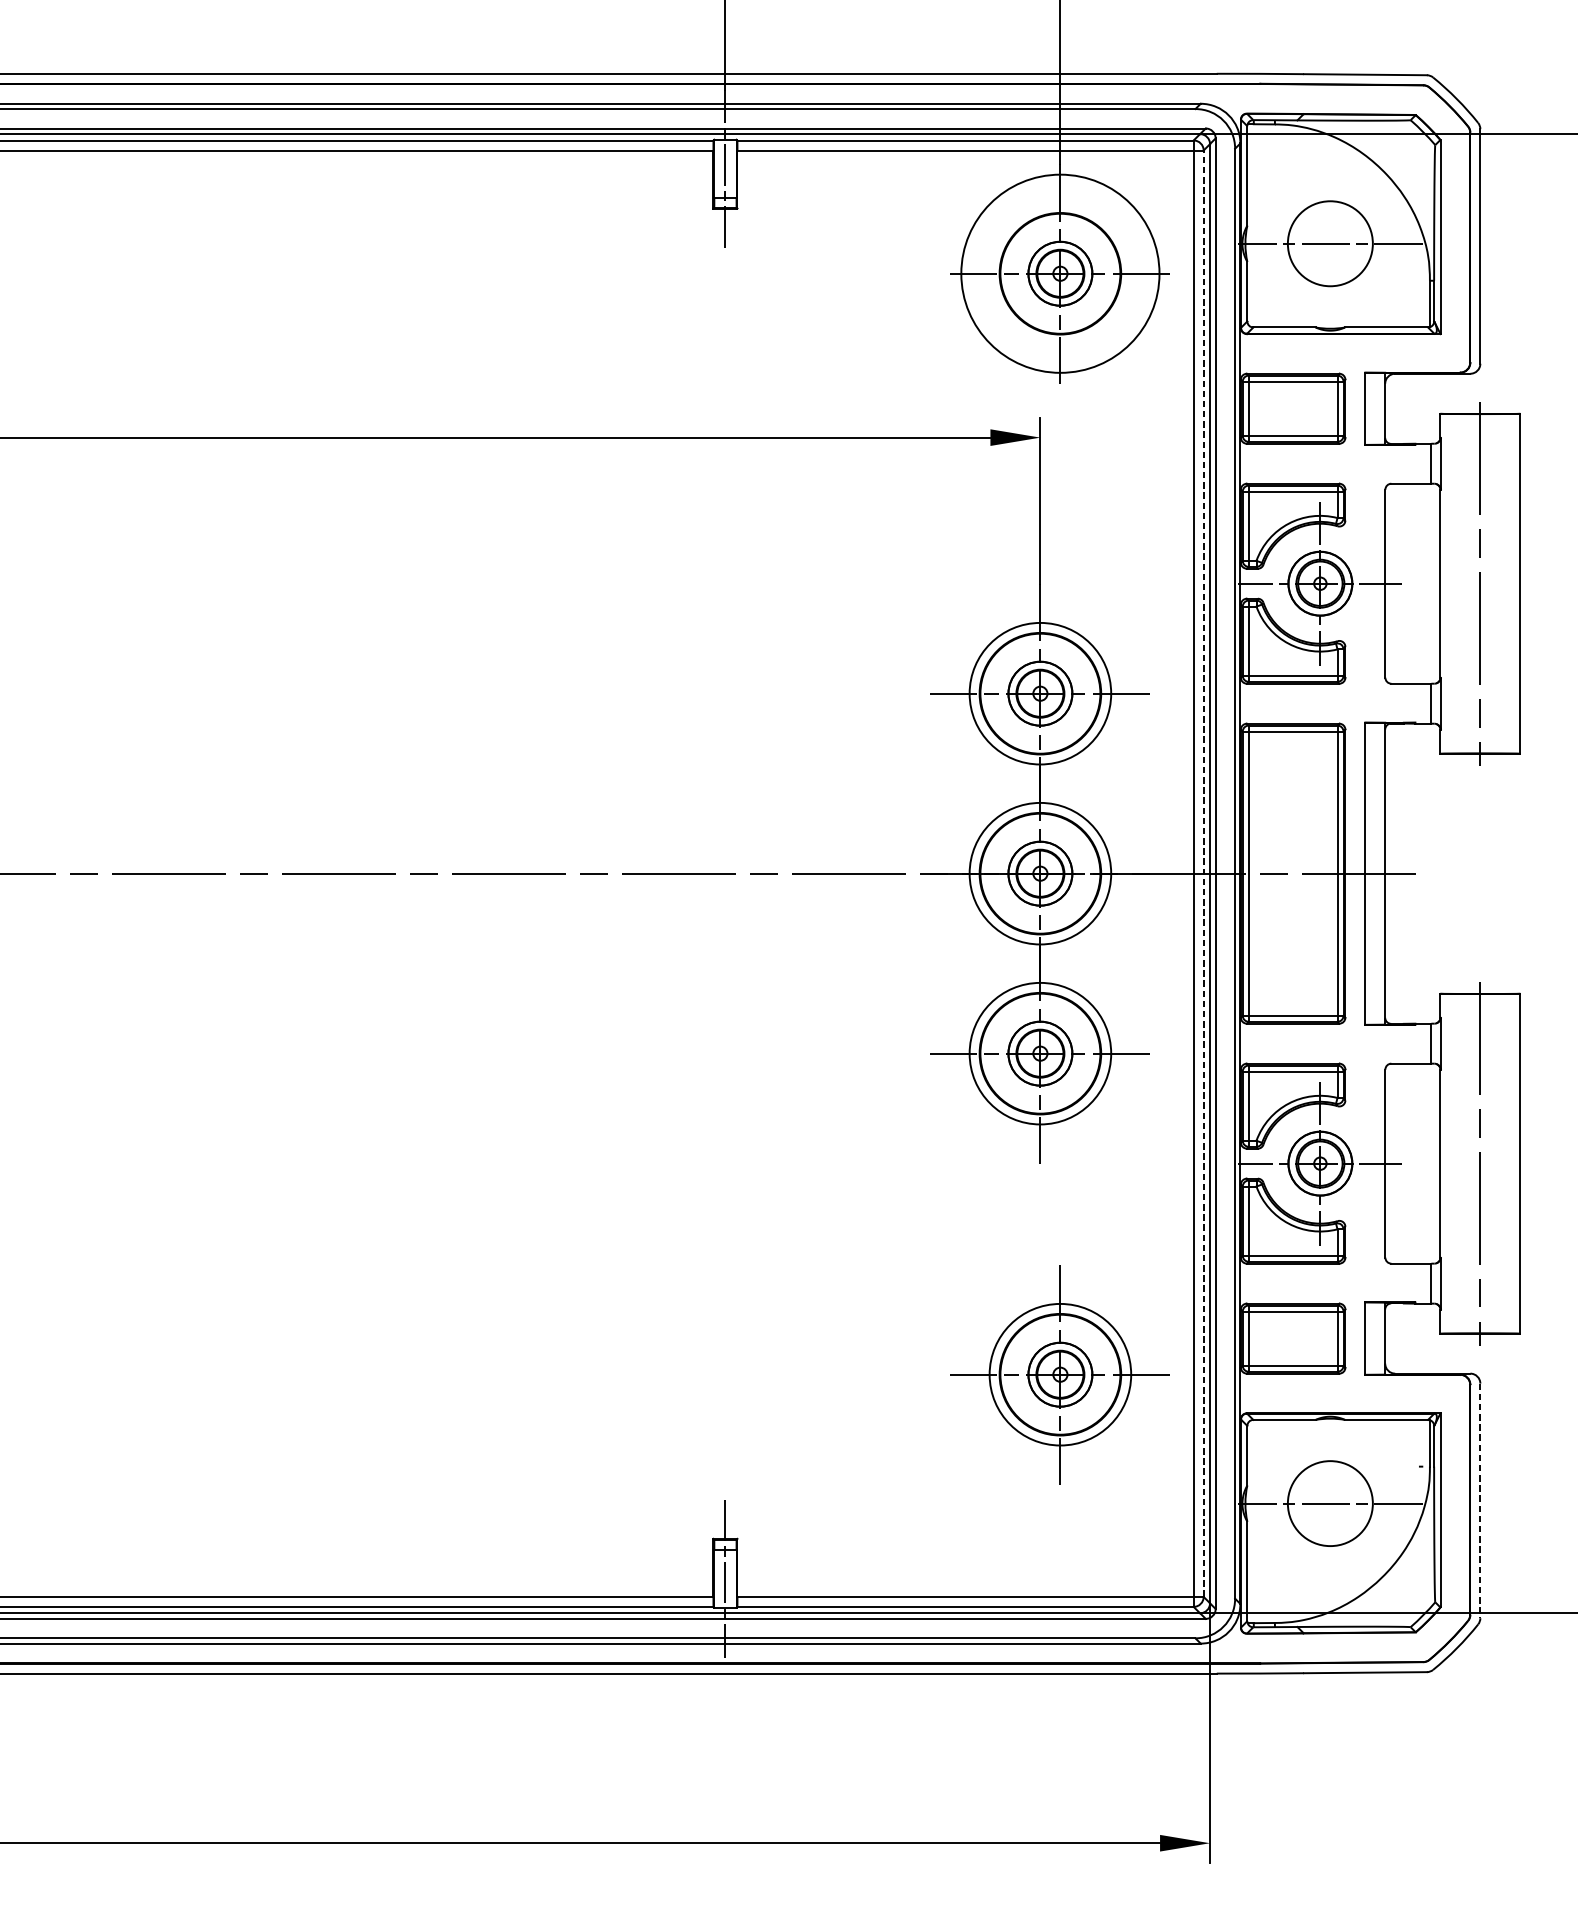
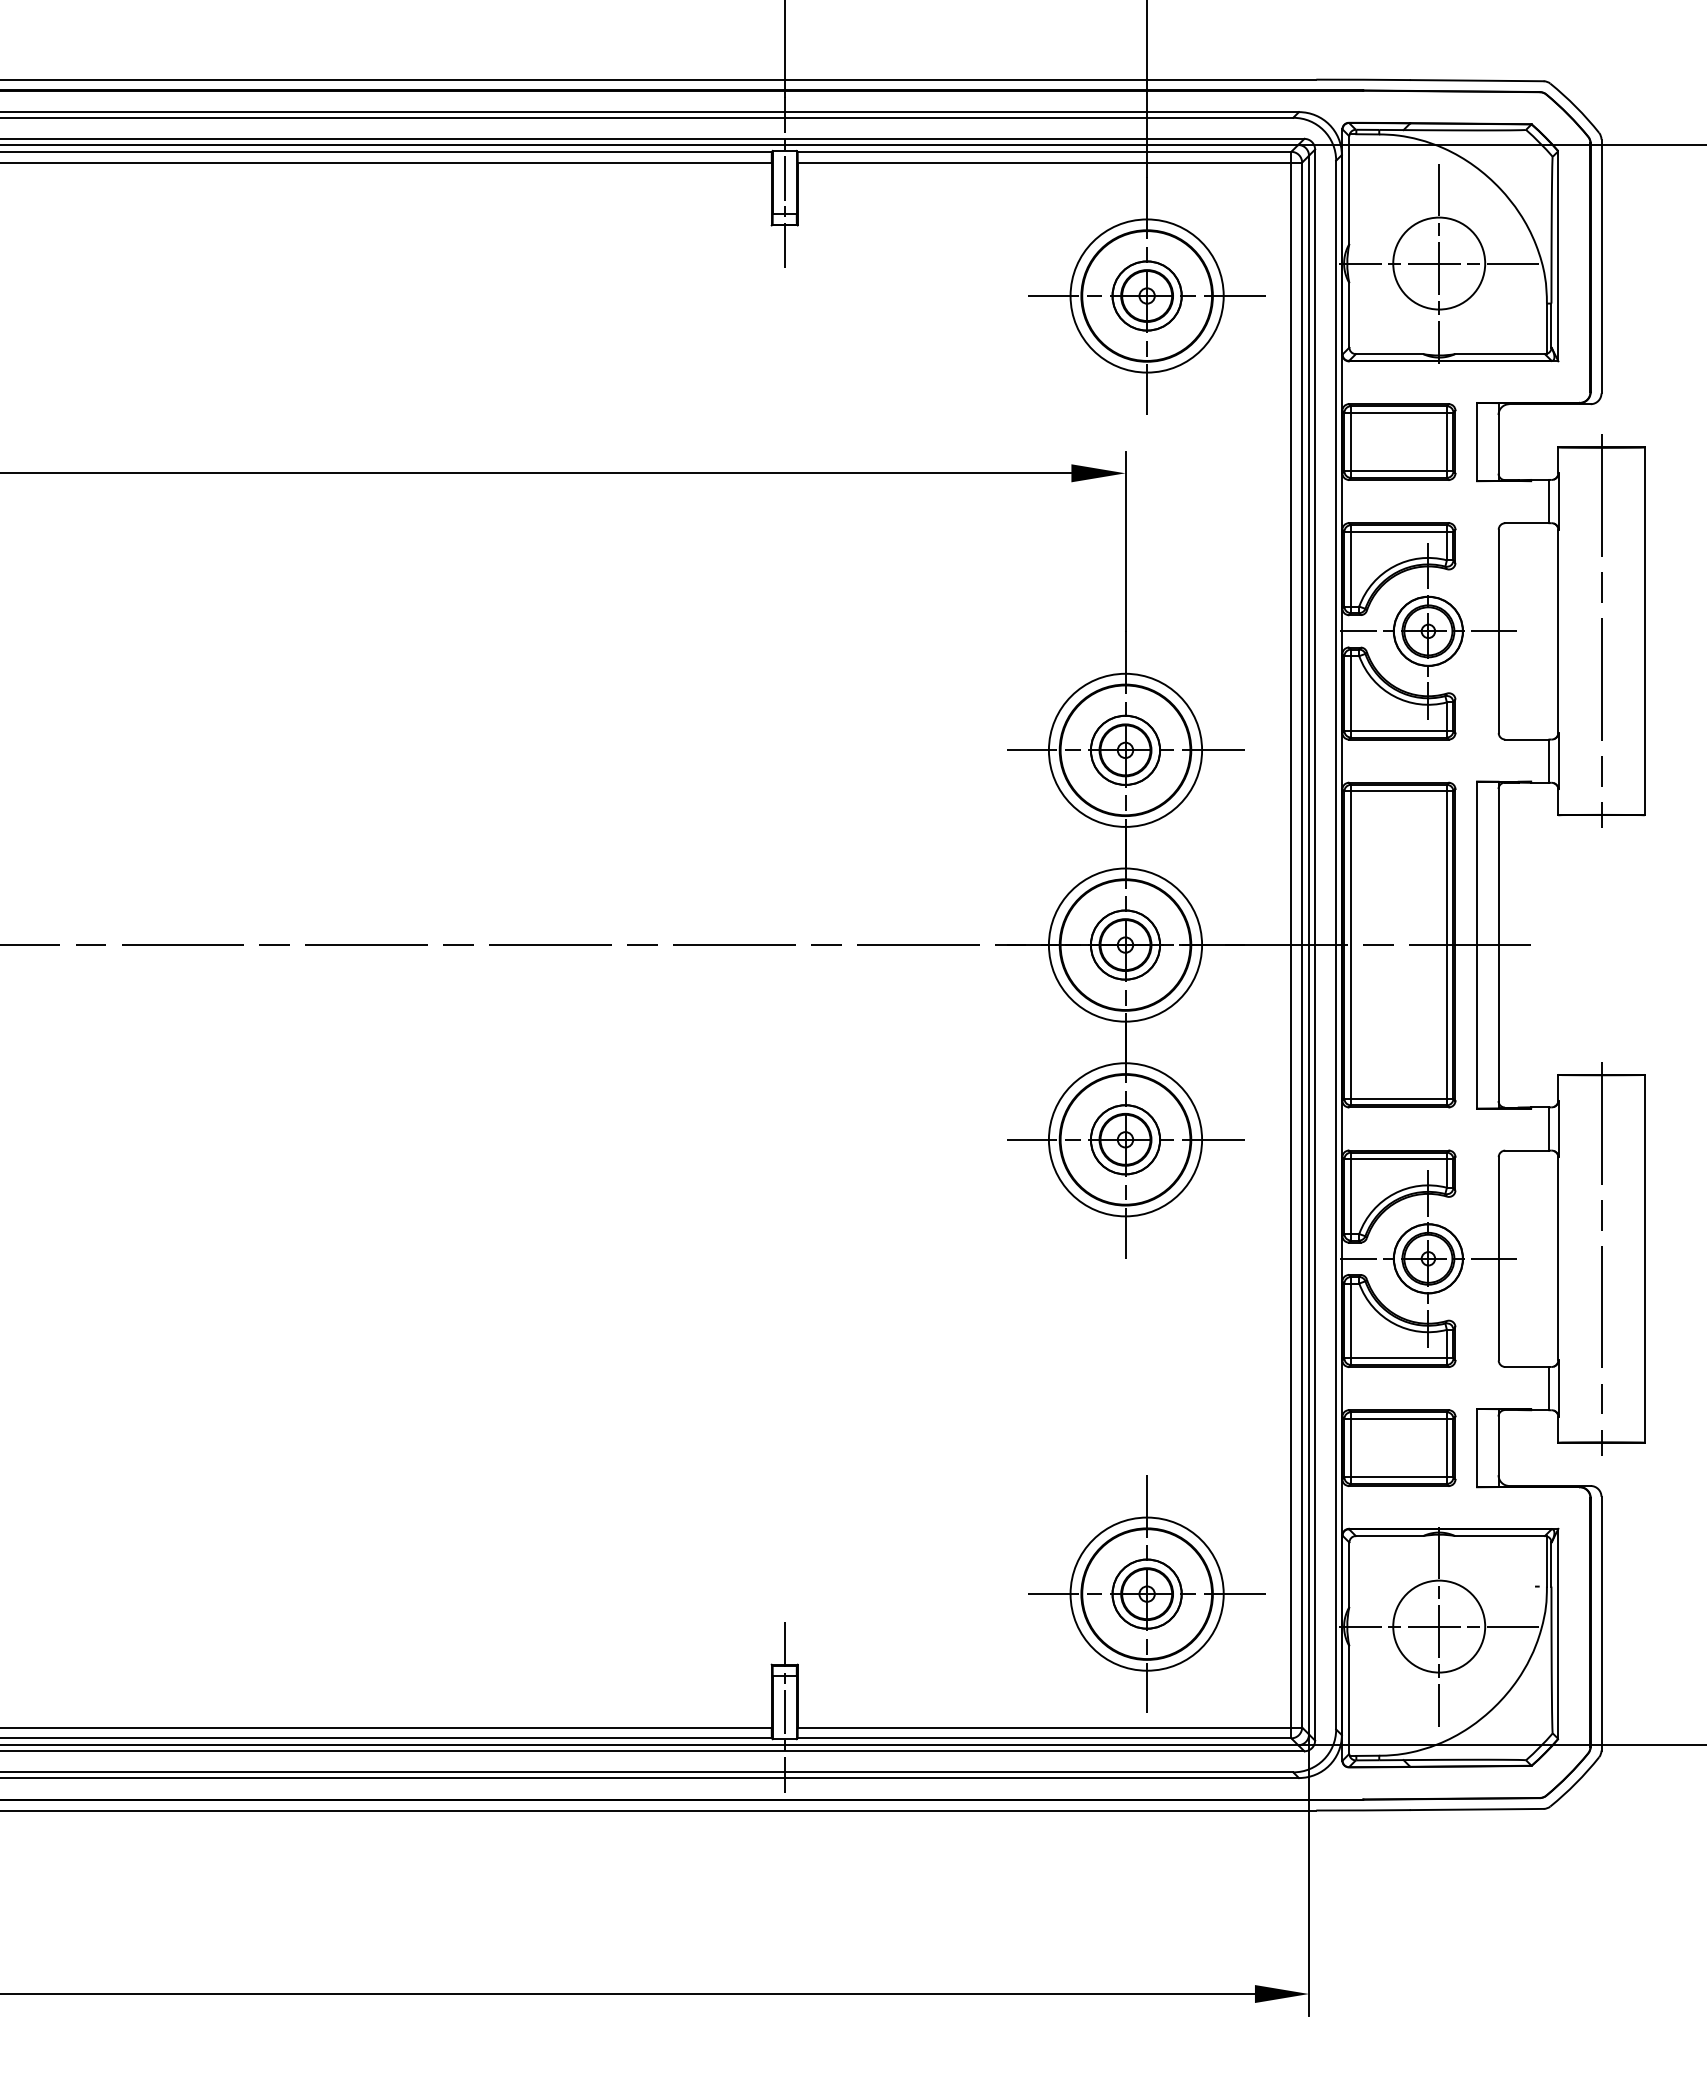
line: (1330, 243) -> (1439, 263), added
circle: (1059, 273) -> (1146, 295), size x0.71
line: (1204, 873) -> (1302, 944), dashed -> solid
part: (1059, 1374) -> (1146, 1593), moved
line: (1480, 1500) -> (1601, 1623), dashed -> solid
line: (1330, 1503) -> (1439, 1626), added

